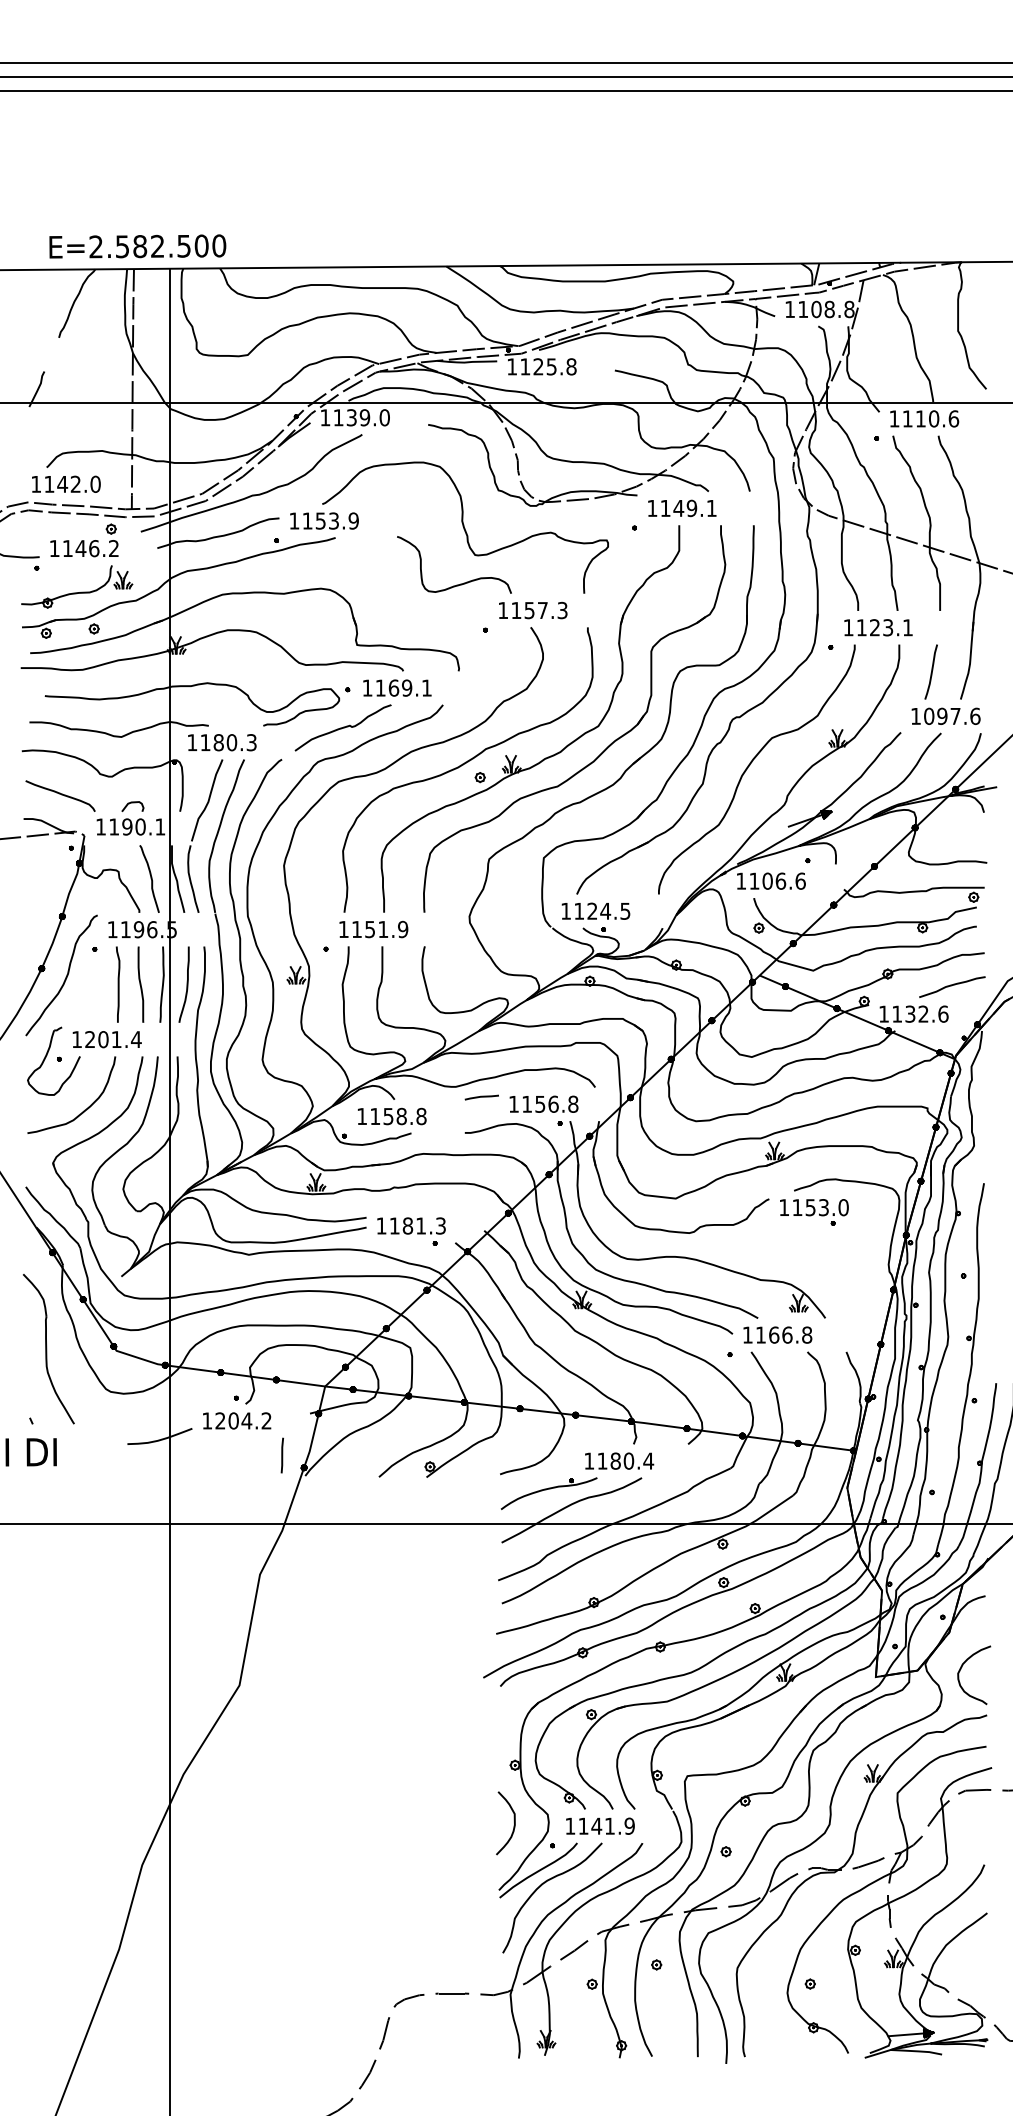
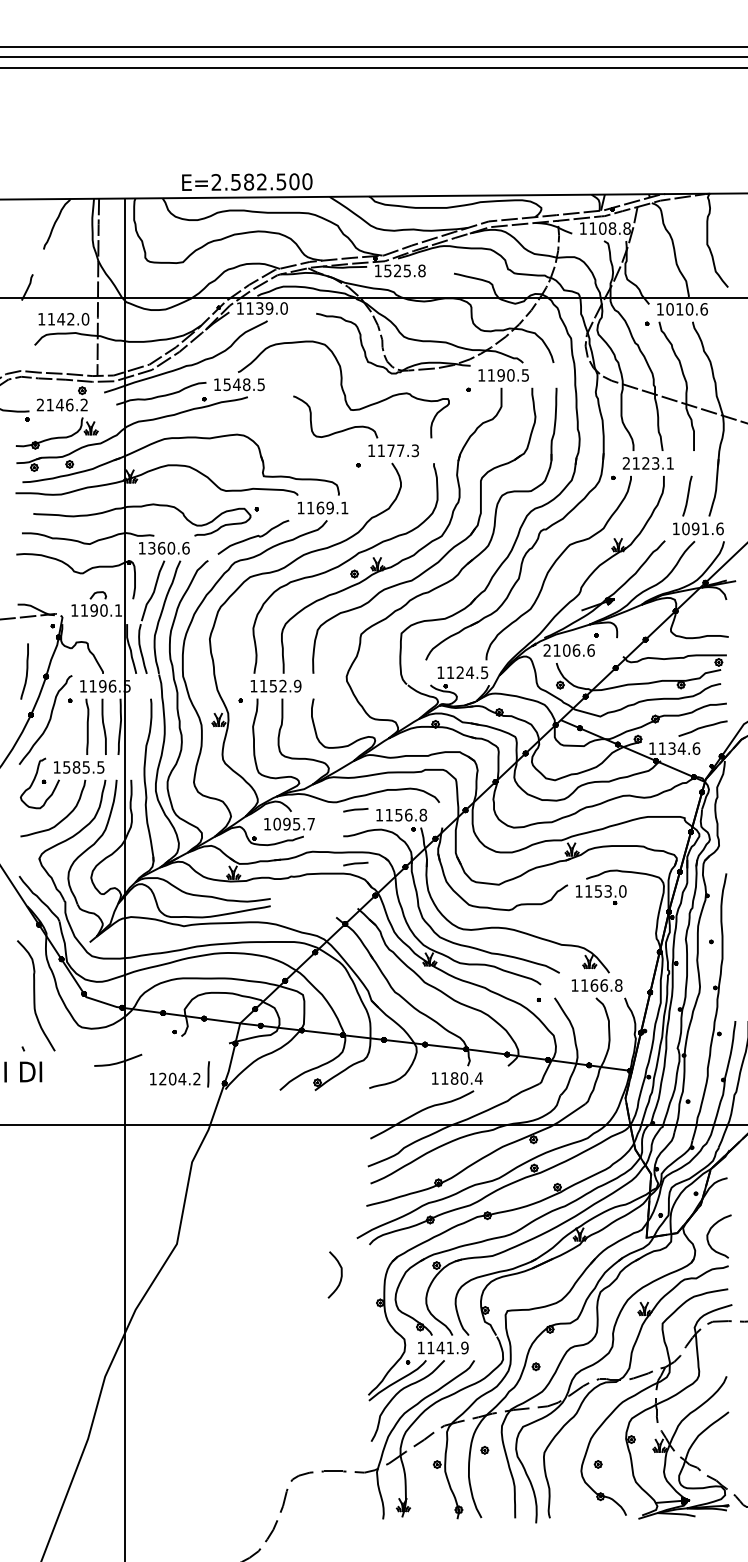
text: (137, 246) -> (247, 182), moved
text: (525, 366) -> (388, 270), 1125.8 -> 1525.8
text: (907, 418) -> (669, 309), 1110.6 -> 1010.6
text: (66, 483) -> (64, 318), moved
text: (694, 508) -> (512, 375), 1149.1 -> 1190.5
text: (330, 520) -> (244, 384), 1153.9 -> 1548.5
text: (54, 548) -> (40, 404), 1146.2 -> 2146.2
text: (529, 610) -> (390, 450), 1157.3 -> 1177.3
text: (848, 627) -> (626, 463), 1123.1 -> 2123.1
text: (397, 687) -> (323, 507), moved
text: (955, 716) -> (705, 528), 1097.6 -> 1091.6
text: (228, 742) -> (168, 548), 1180.3 -> 1360.6
curve: (60, 794) -> (44, 586), removed
curve: (150, 878) -> (111, 648), removed
text: (740, 880) -> (546, 650), 1106.6 -> 2106.6
text: (595, 910) -> (462, 672), moved
text: (383, 928) -> (283, 685), 1151.9 -> 1152.9
curve: (186, 984) -> (26, 671), moved
text: (923, 1013) -> (681, 748), 1132.6 -> 1134.6
text: (113, 1039) -> (83, 767), 1201.4 -> 1585.5
text: (398, 1116) -> (294, 824), 1158.8 -> 1095.7
line: (481, 1170) -> (355, 864), added
part: (411, 1231) -> (303, 909), removed
text: (777, 1334) -> (596, 985), moved
text: (237, 1420) -> (175, 1078), moved
part: (548, 1493) -> (404, 1102), removed
curve: (513, 1825) -> (340, 1276), moved

